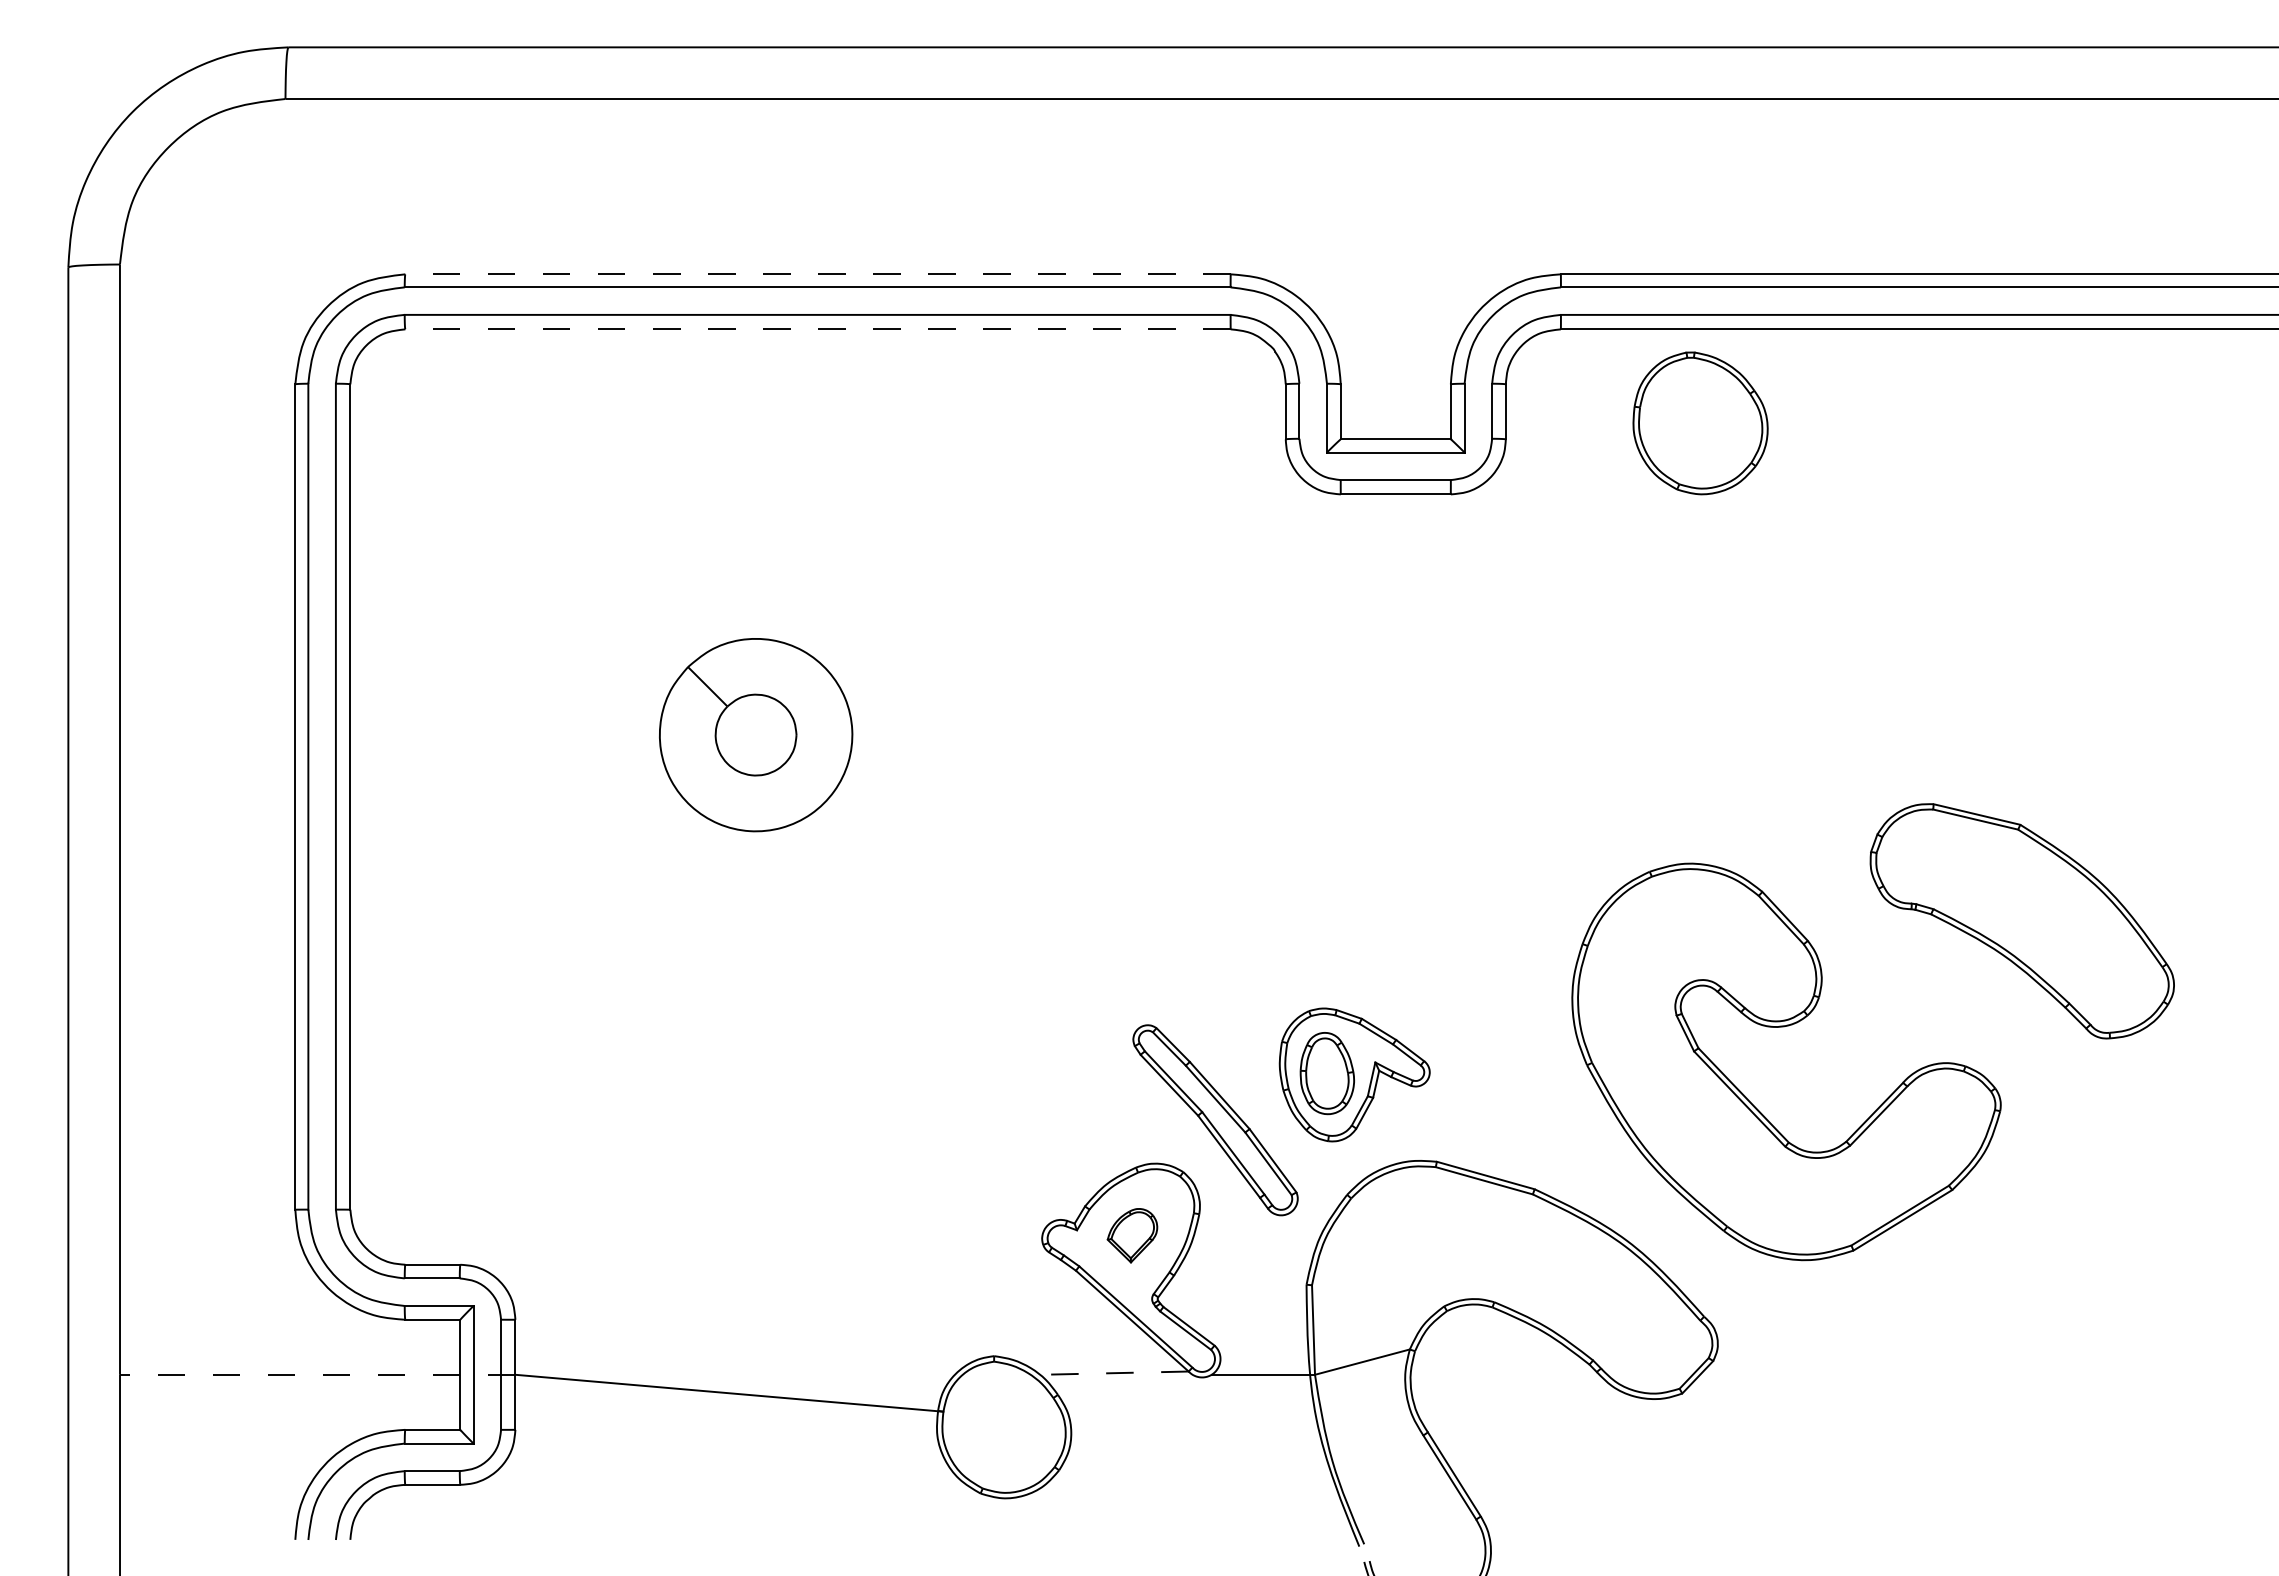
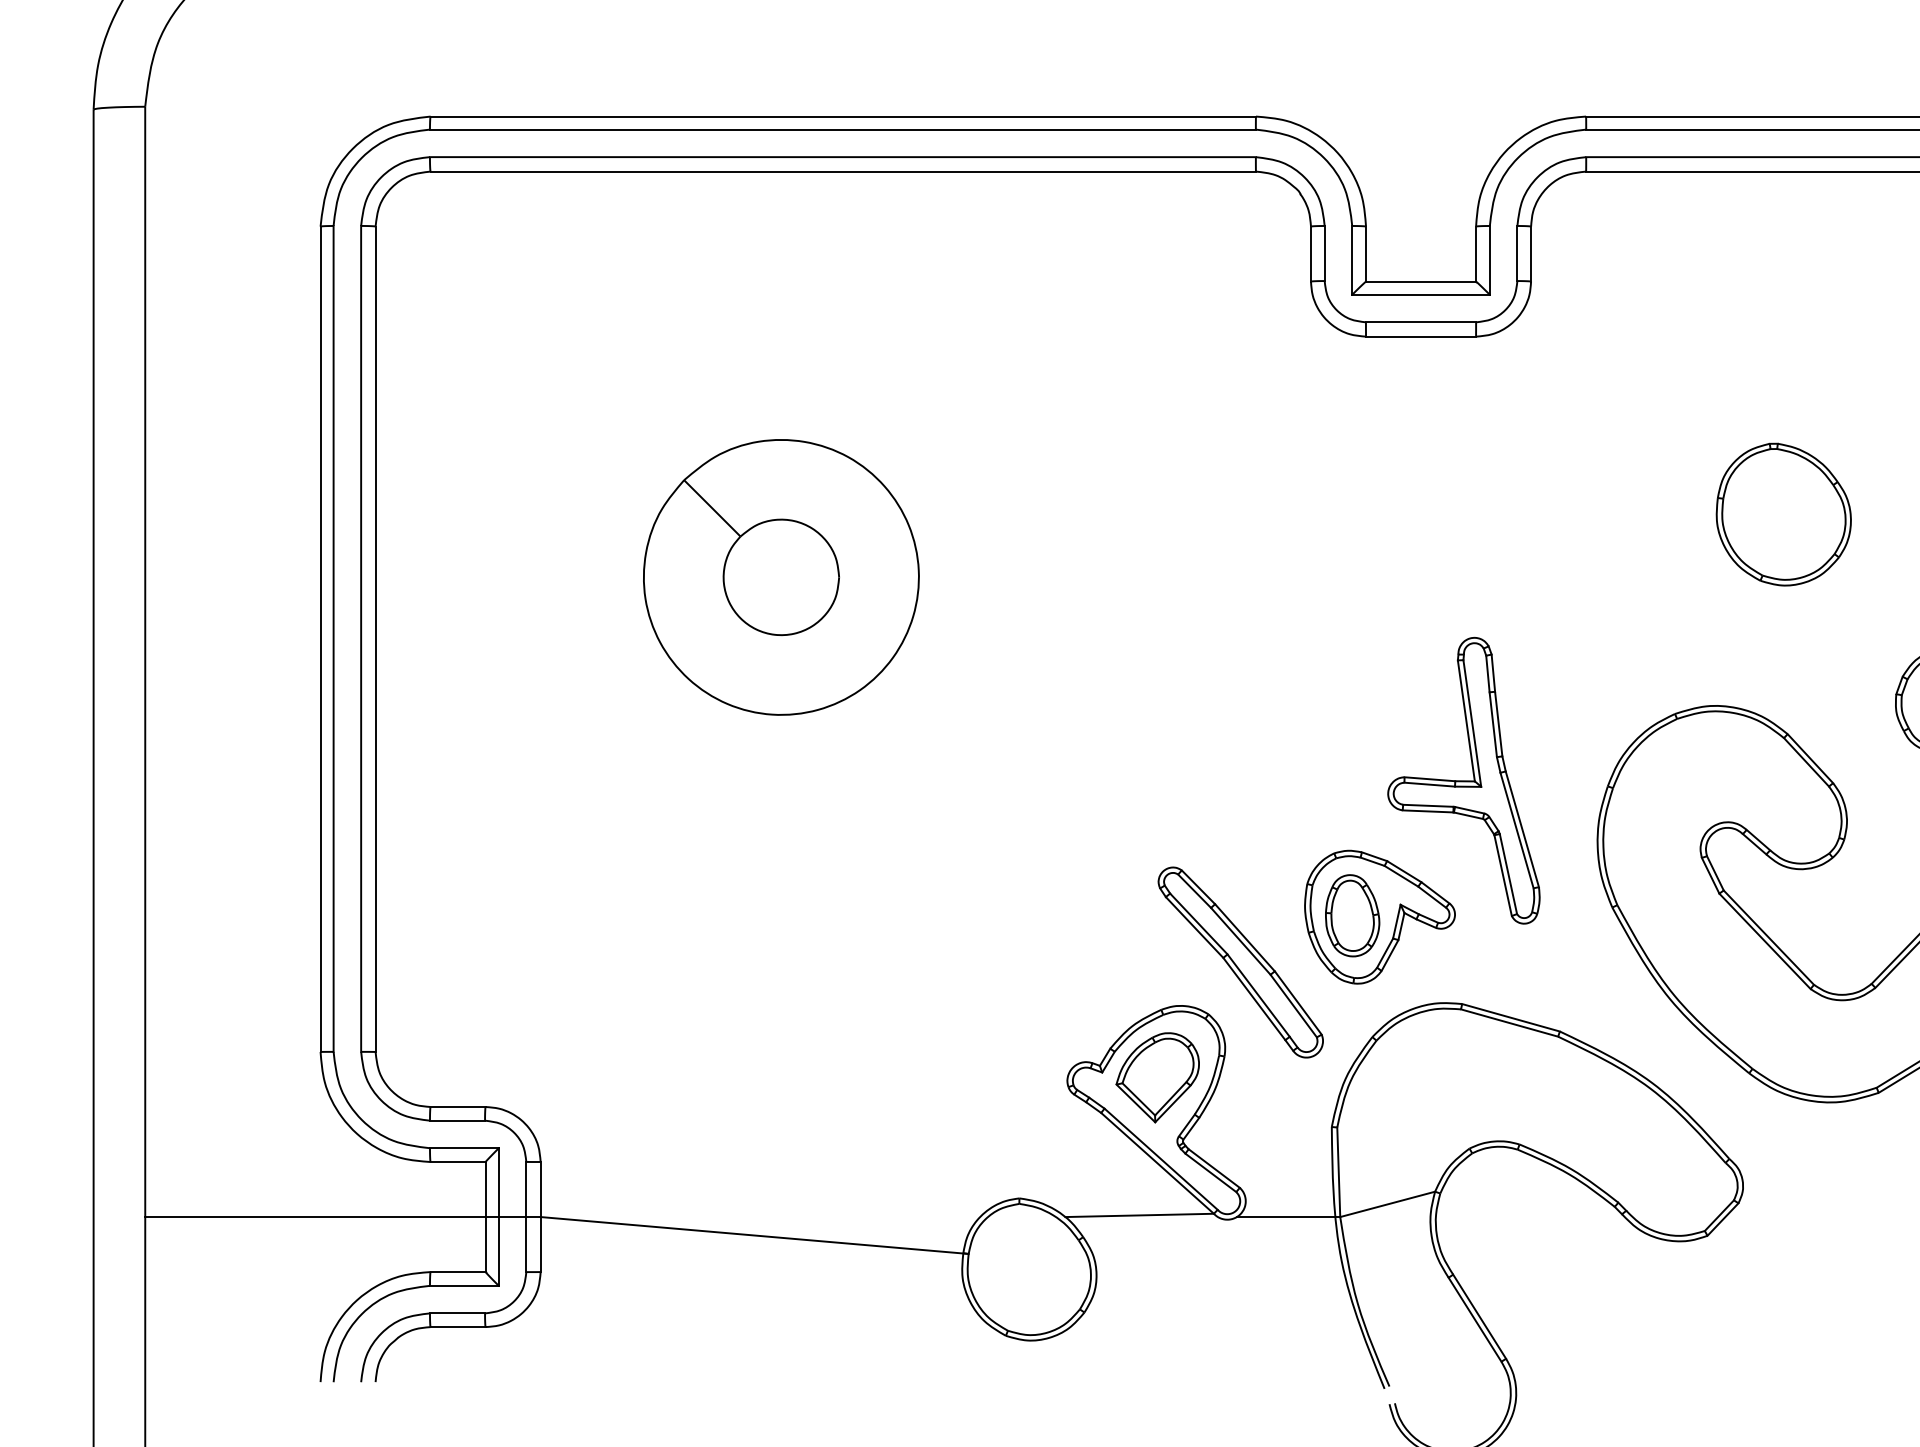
line: (818, 274) -> (843, 116), dashed -> solid
line: (818, 329) -> (843, 171), dashed -> solid
part: (1700, 423) -> (1783, 514), moved
part: (755, 734) -> (780, 576), size x1.43
part: (1438, 938) -> (1463, 780), added
part: (1132, 1235) -> (1157, 1077), size x1.67
line: (1113, 1373) -> (1138, 1215), dashed -> solid
line: (317, 1374) -> (342, 1216), dashed -> solid

